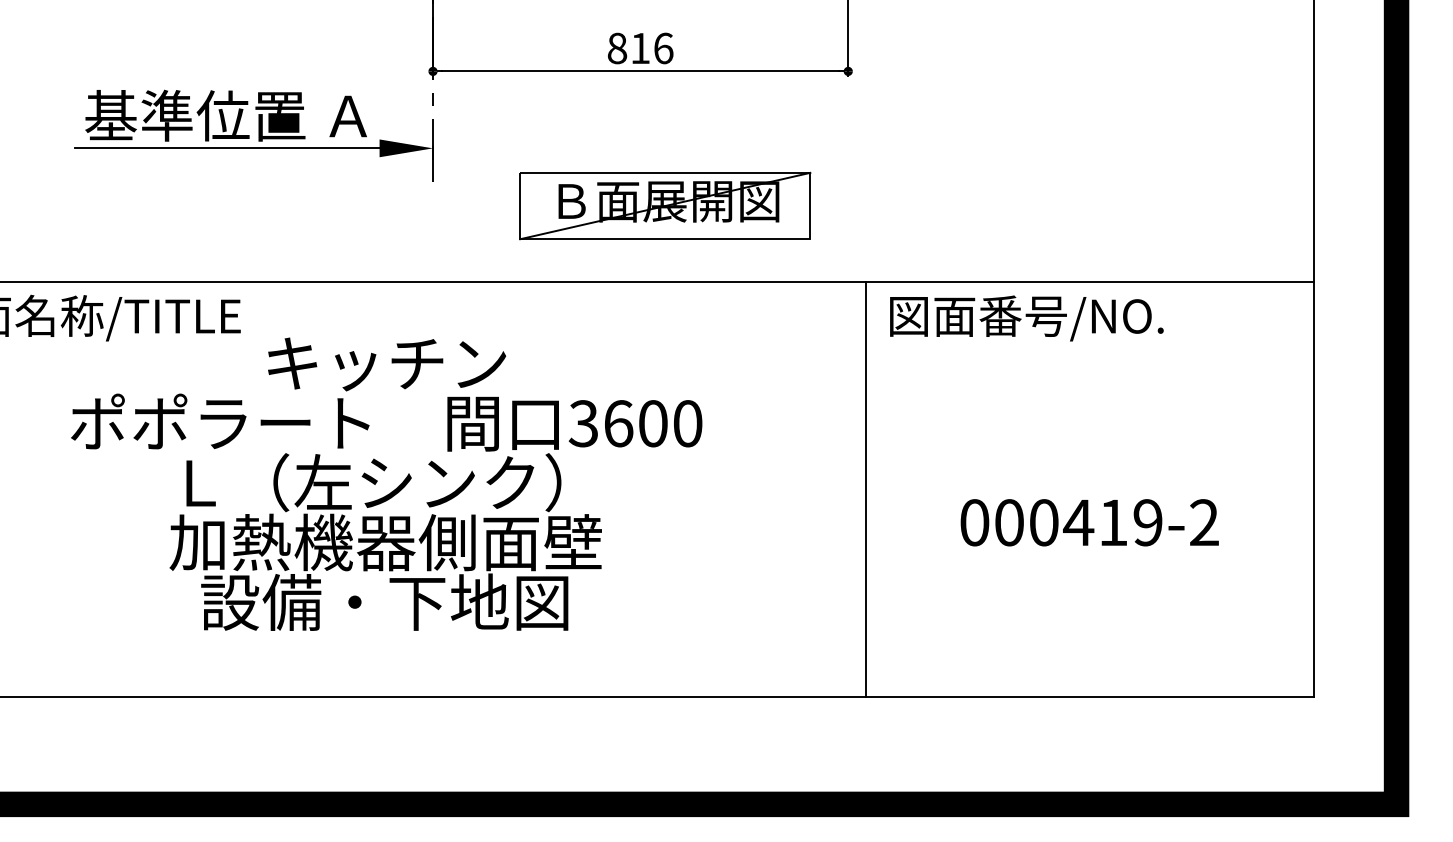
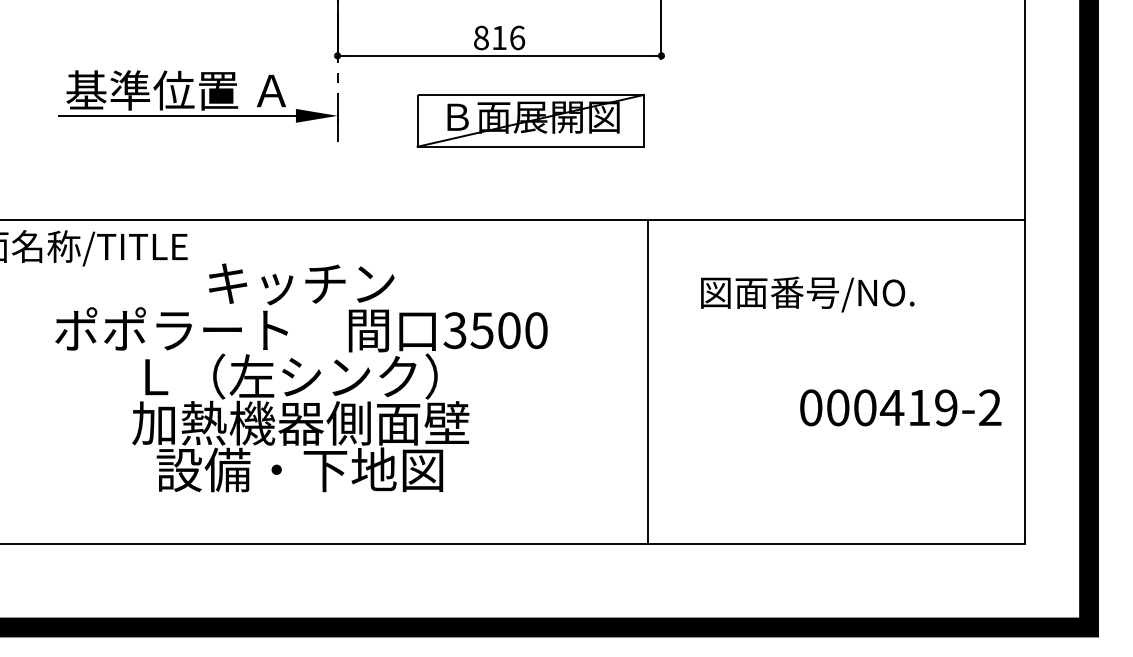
part: (664, 205) -> (530, 120), moved
text: (1026, 318) -> (807, 294), moved
text: (617, 423) -> (481, 330), 3600 -> 3500
line: (866, 488) -> (648, 381), moved
text: (1089, 522) -> (900, 407), moved

